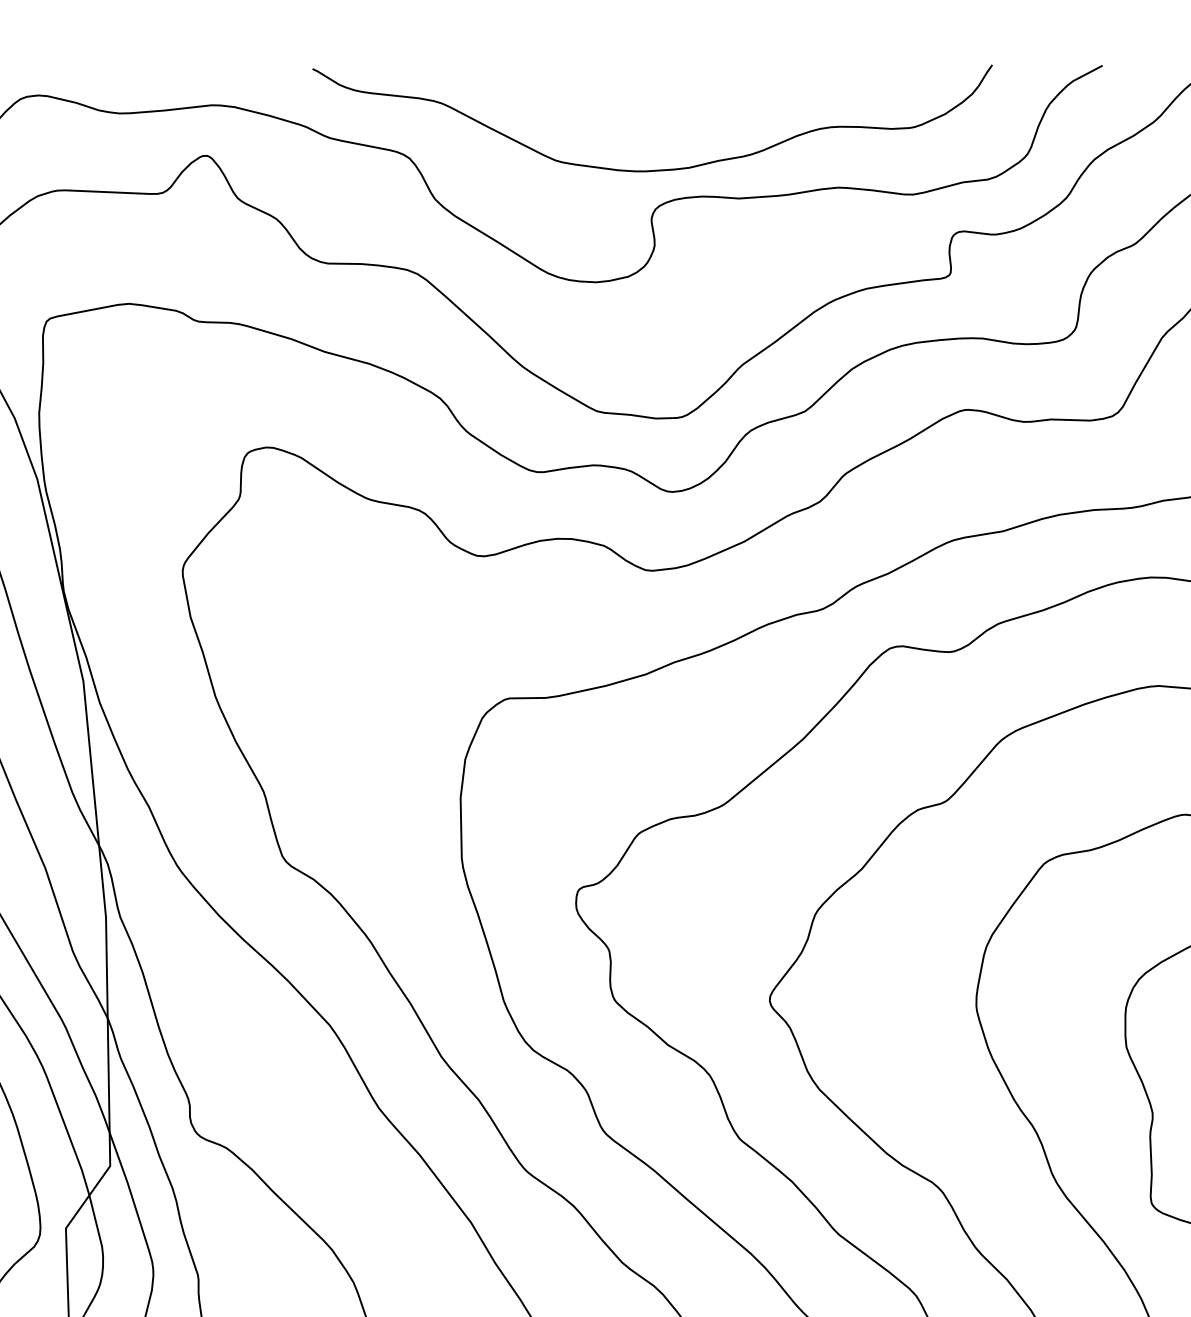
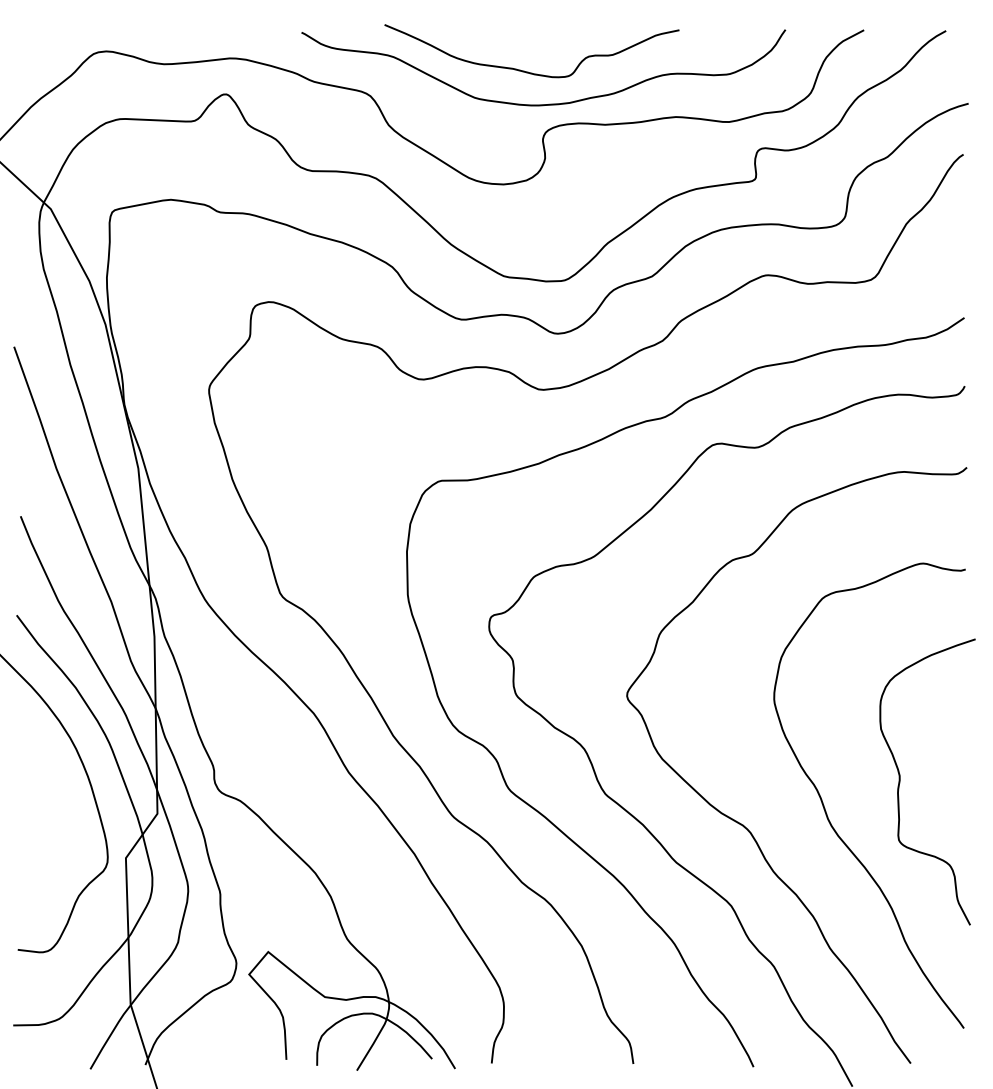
curve: (631, 123) -> (528, 71), added

